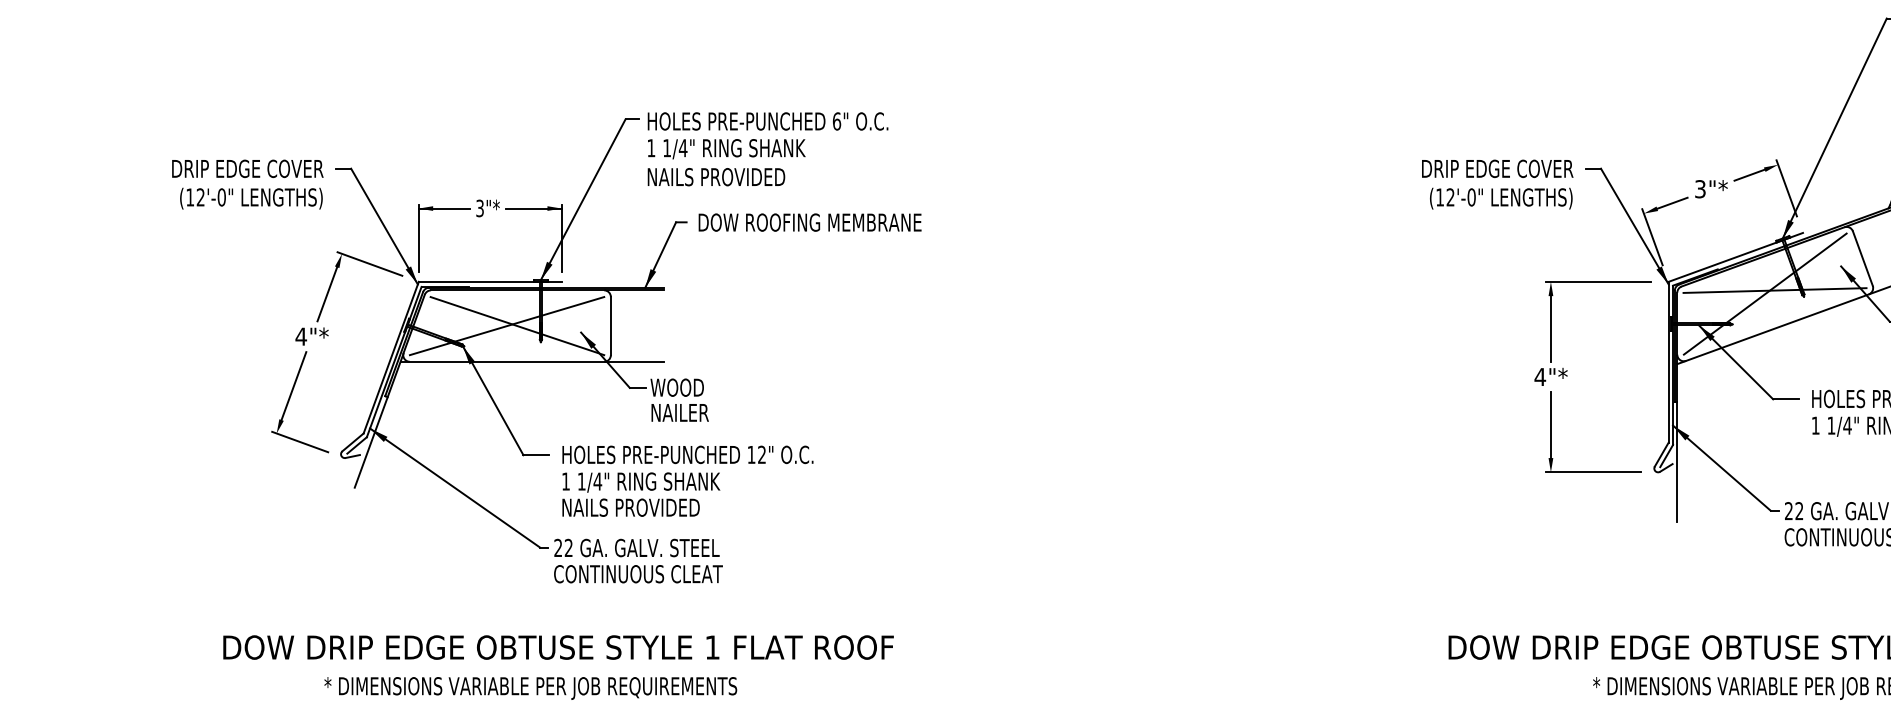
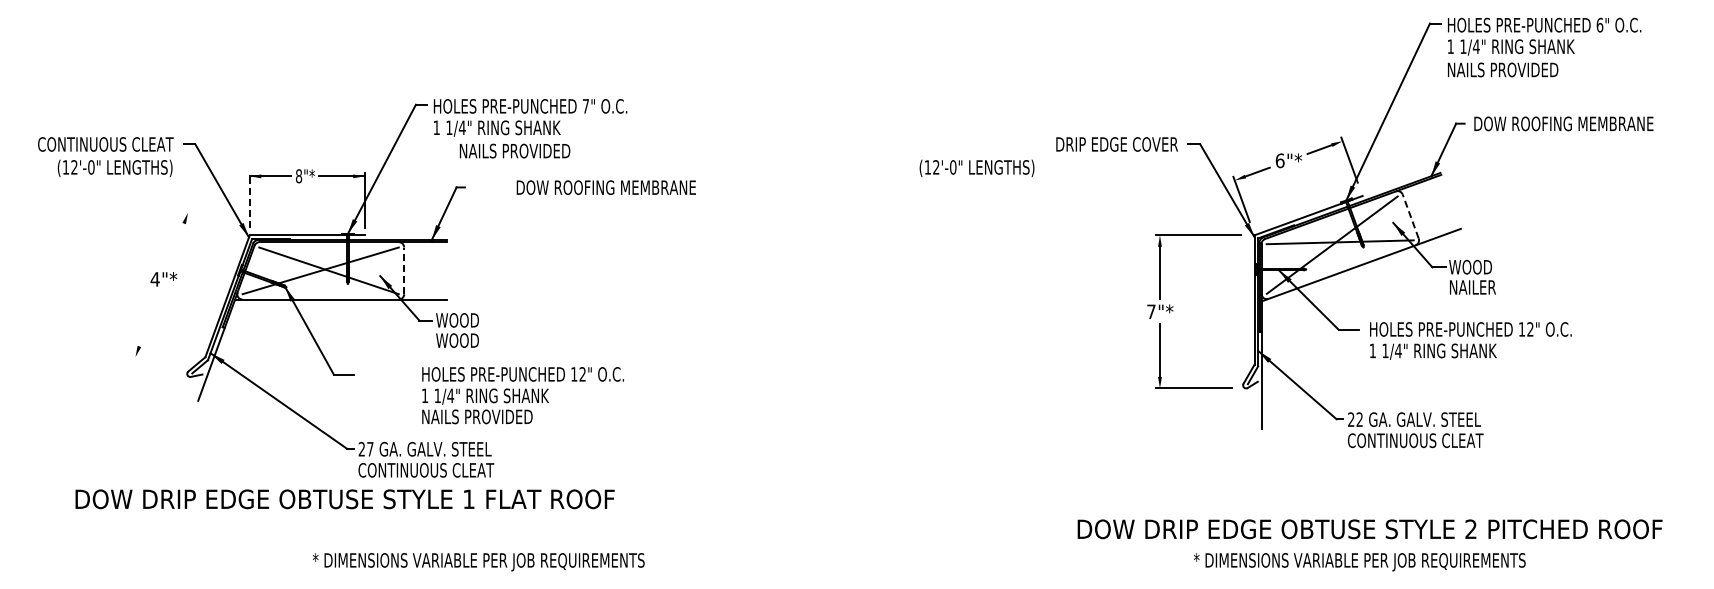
text: (836, 121) -> (585, 106), 6" -> 7"
text: (239, 168) -> (105, 144), DRIP EDGE COVER -> CONTINUOUS CLEAT
text: (715, 176) -> (514, 150), moved
text: (1699, 188) -> (1279, 160), 3"* -> 6"*
text: (1500, 198) -> (976, 168), moved
text: (479, 208) -> (298, 176), 3"* -> 8"*
text: (809, 222) -> (605, 187), moved
line: (418, 237) -> (249, 199), solid -> dashed
line: (1862, 258) -> (1410, 216), solid -> dashed
line: (369, 263) -> (210, 220), removed
line: (327, 294) -> (176, 245), removed
line: (611, 325) -> (404, 270), solid -> dashed
text: (1540, 376) -> (1151, 311), 4"* -> 7"*
line: (294, 385) -> (149, 318), removed
text: (679, 412) -> (459, 340), NAILER -> WOOD
line: (299, 441) -> (153, 363), removed
text: (687, 481) -> (522, 395), moved
text: (568, 548) -> (370, 449), 22 -> 27
text: (557, 647) -> (344, 499), moved
text: (530, 688) -> (478, 562), moved

